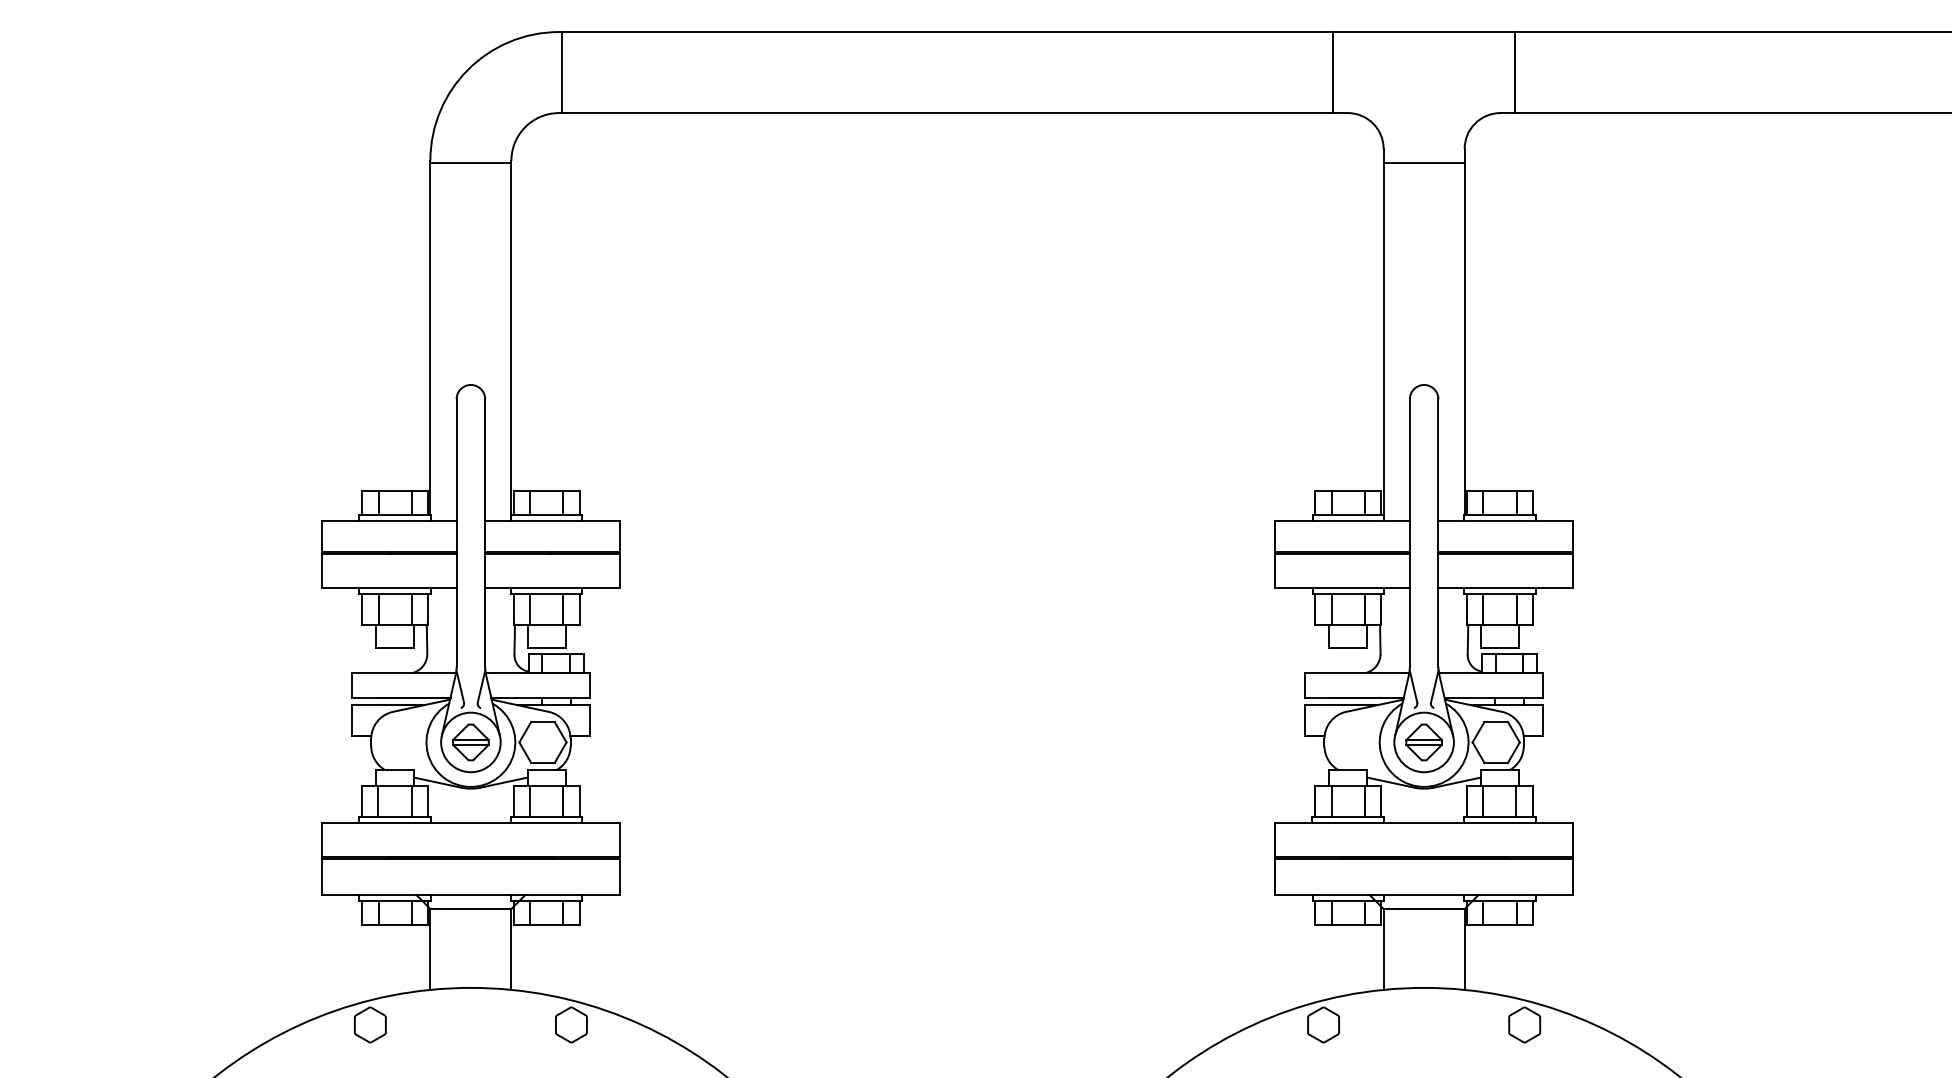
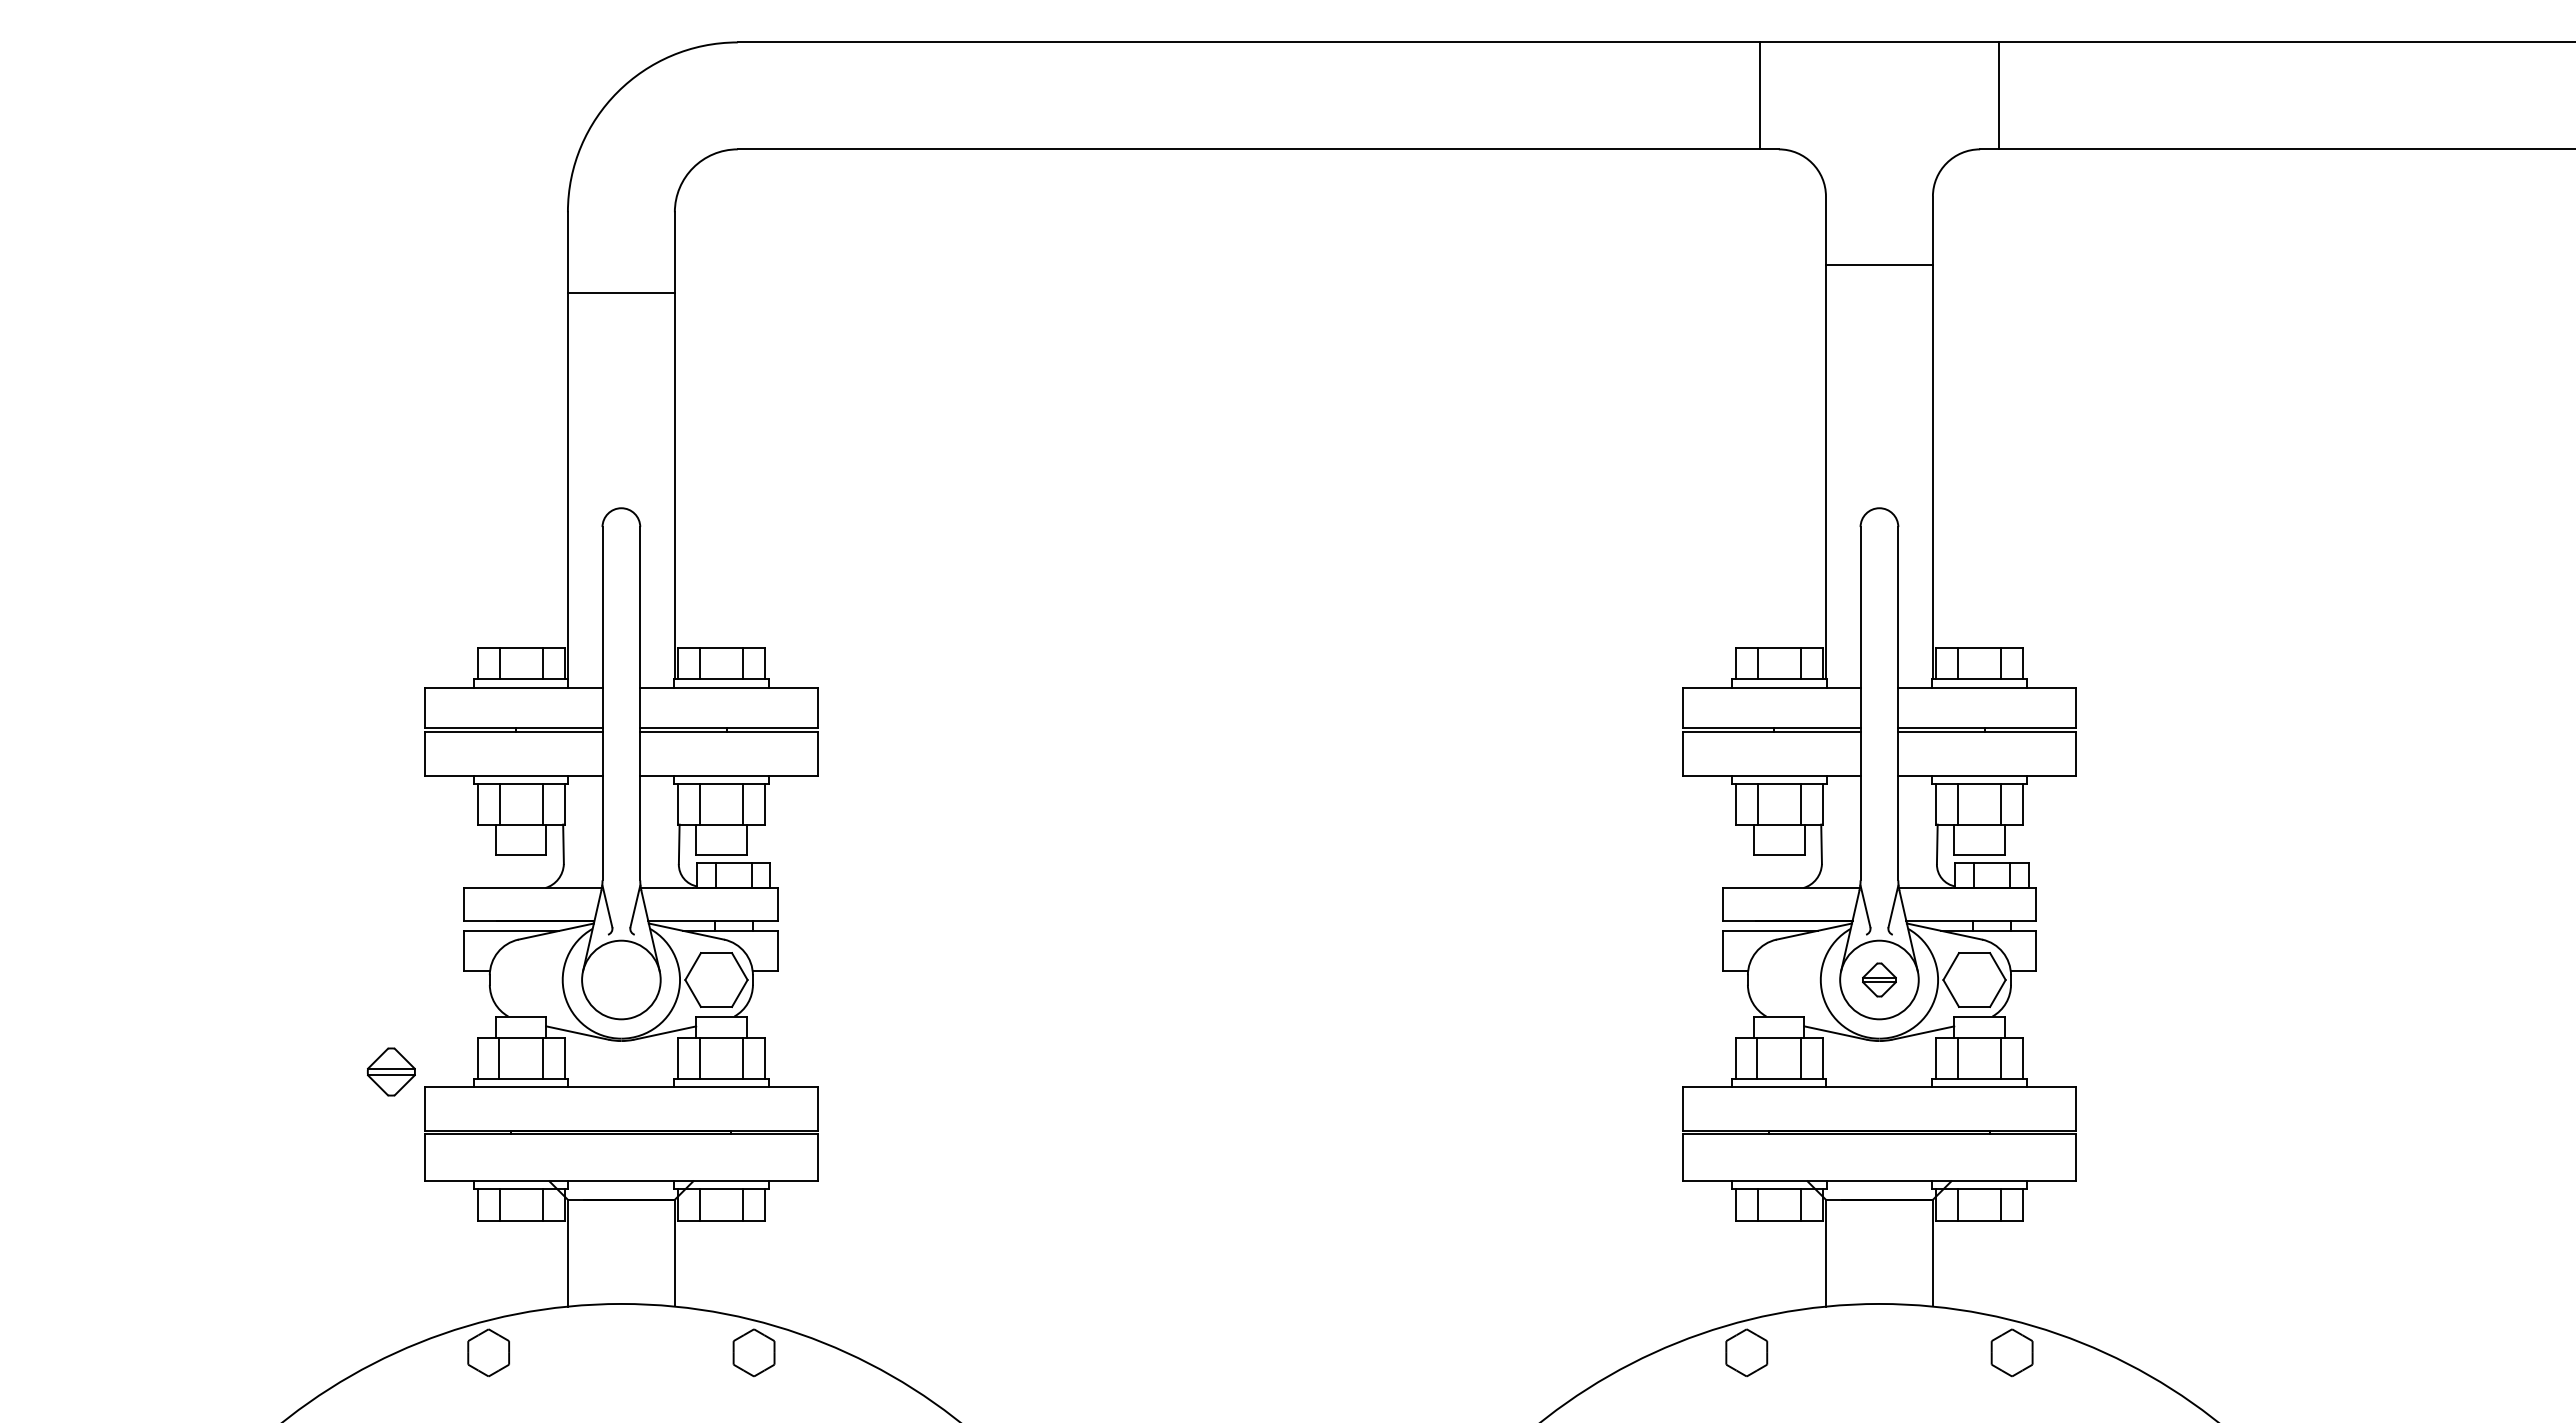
line: (561, 72) -> (741, 95), removed
line: (470, 163) -> (620, 292), moved
line: (1423, 163) -> (1878, 264), moved
part: (470, 742) -> (391, 1071), moved
part: (1424, 742) -> (1879, 979), size x0.7

